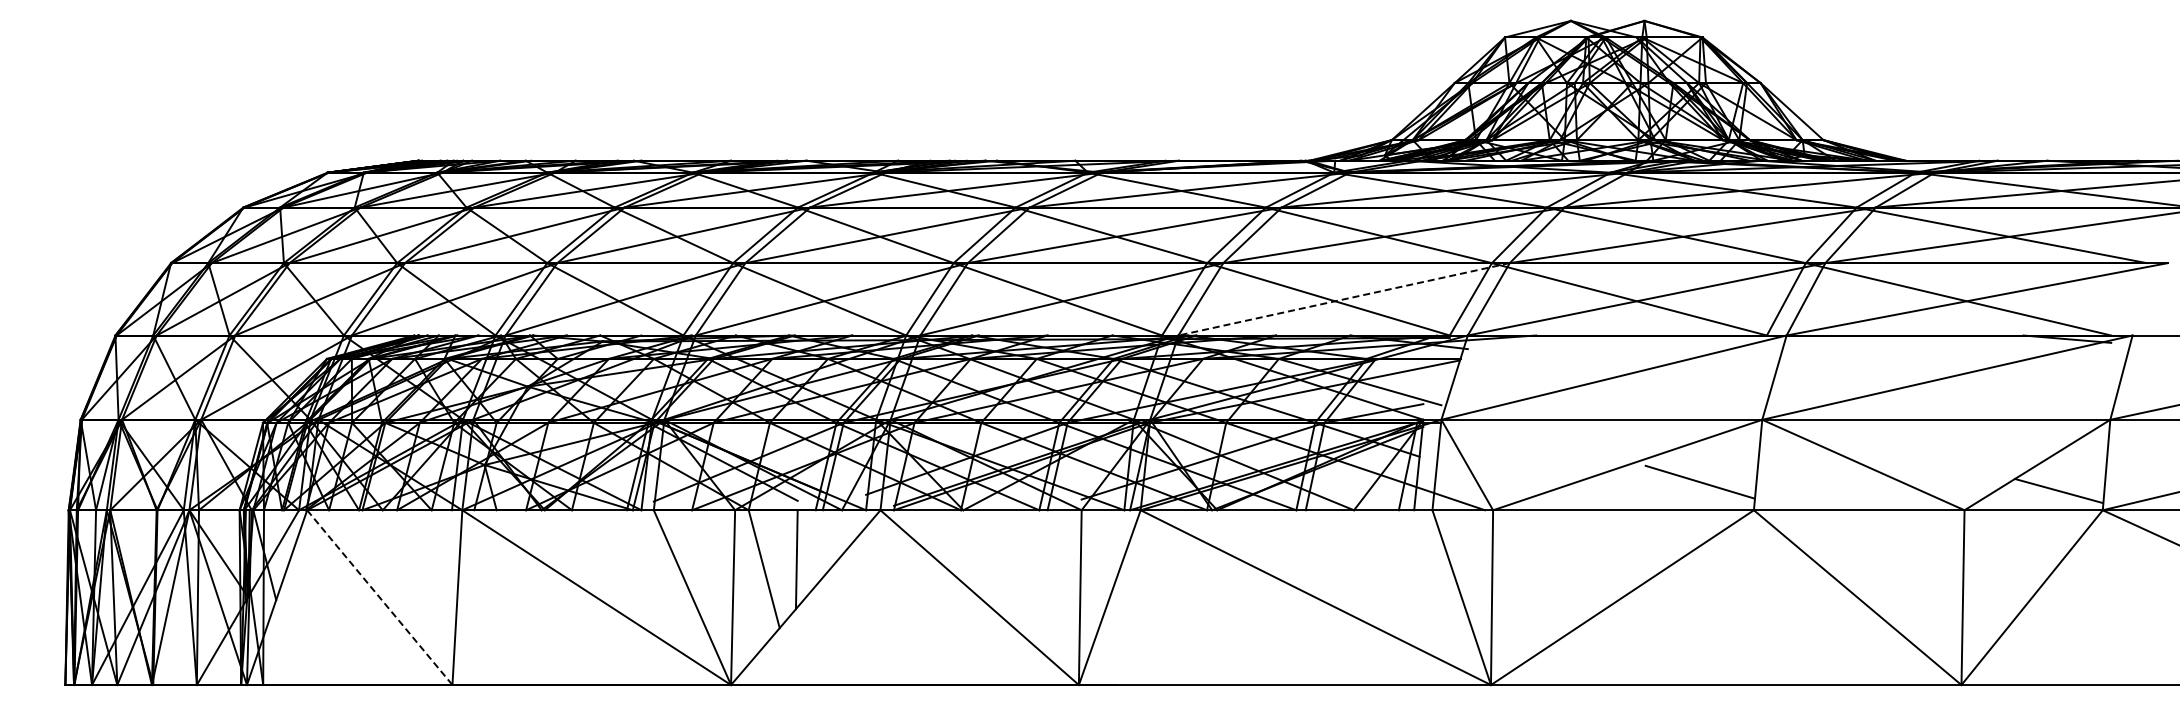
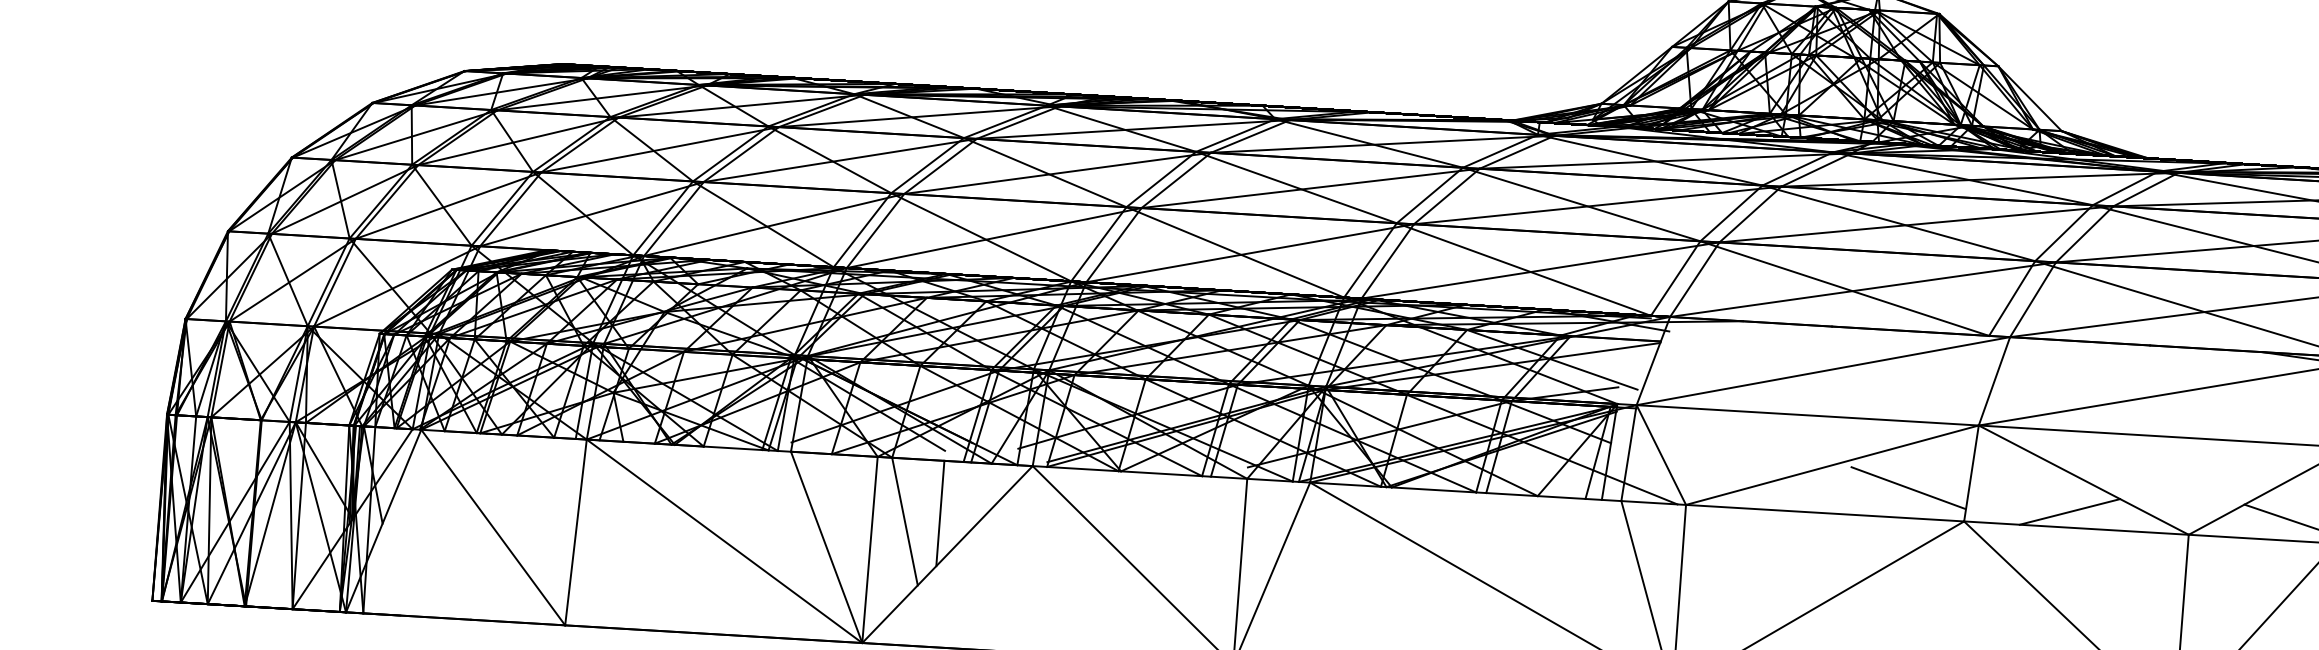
line: (1344, 299) -> (1540, 270), dashed -> solid
line: (1852, 495) -> (2070, 511), added
line: (379, 597) -> (492, 527), dashed -> solid

